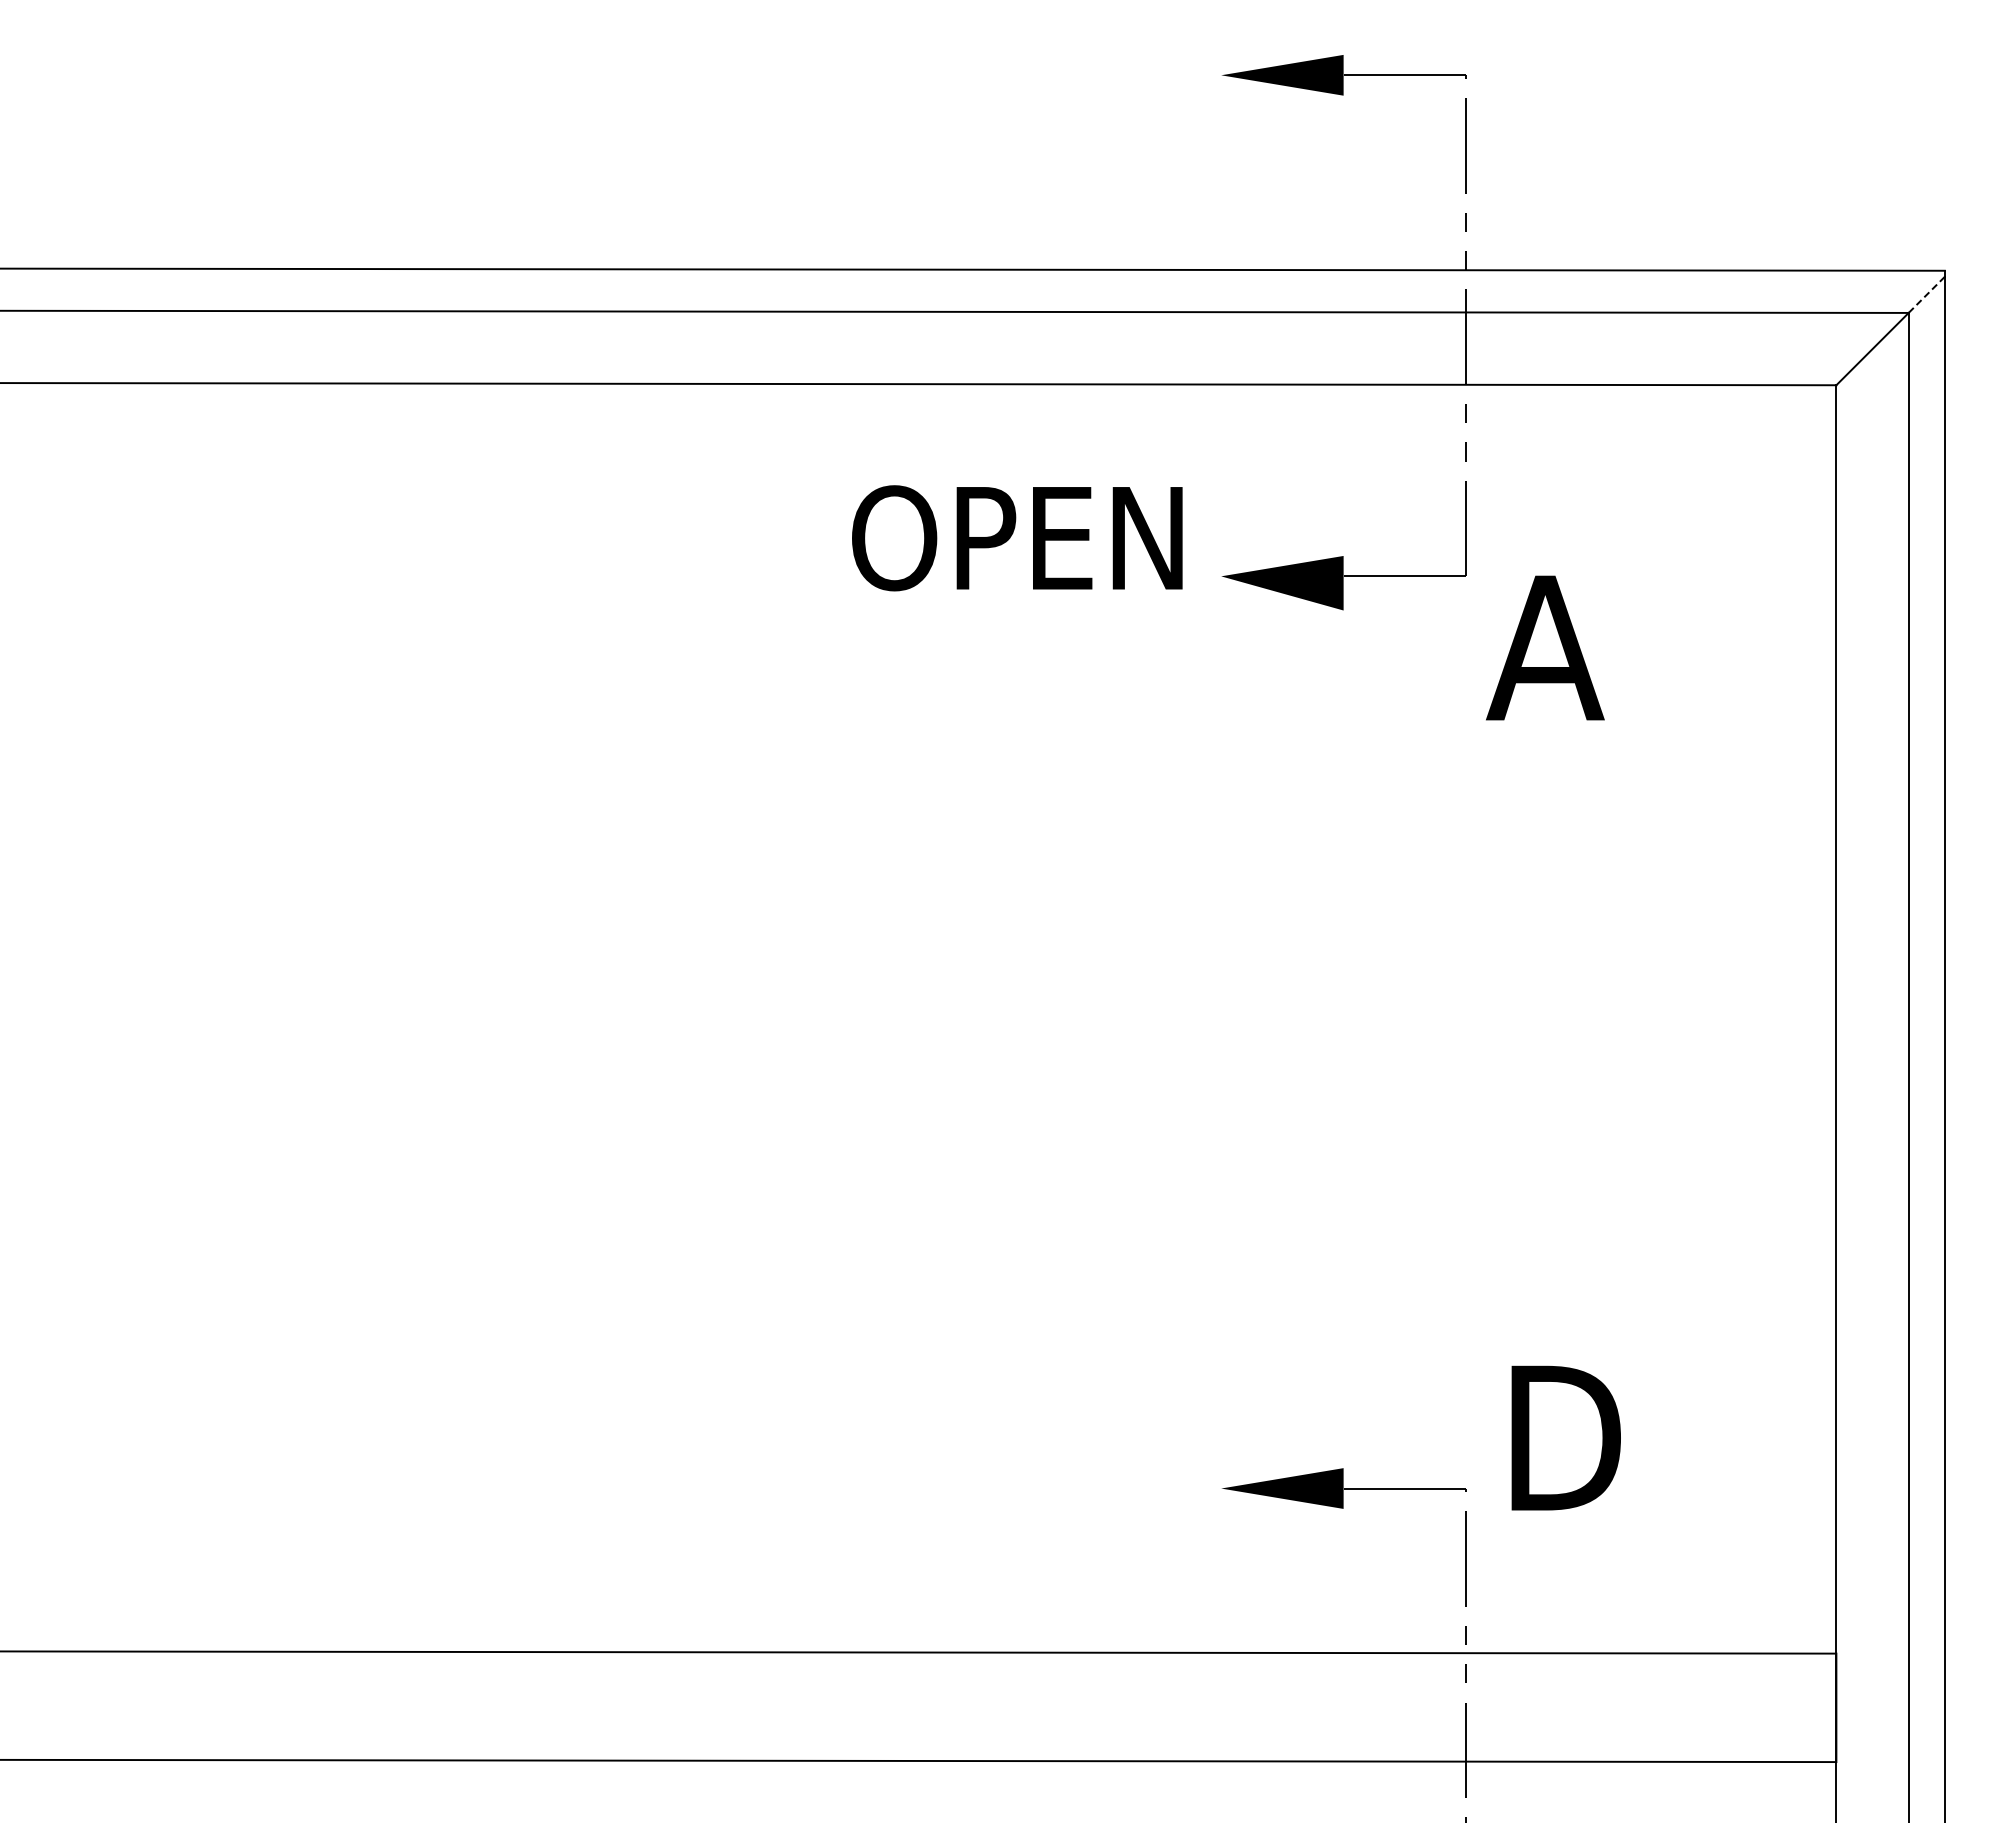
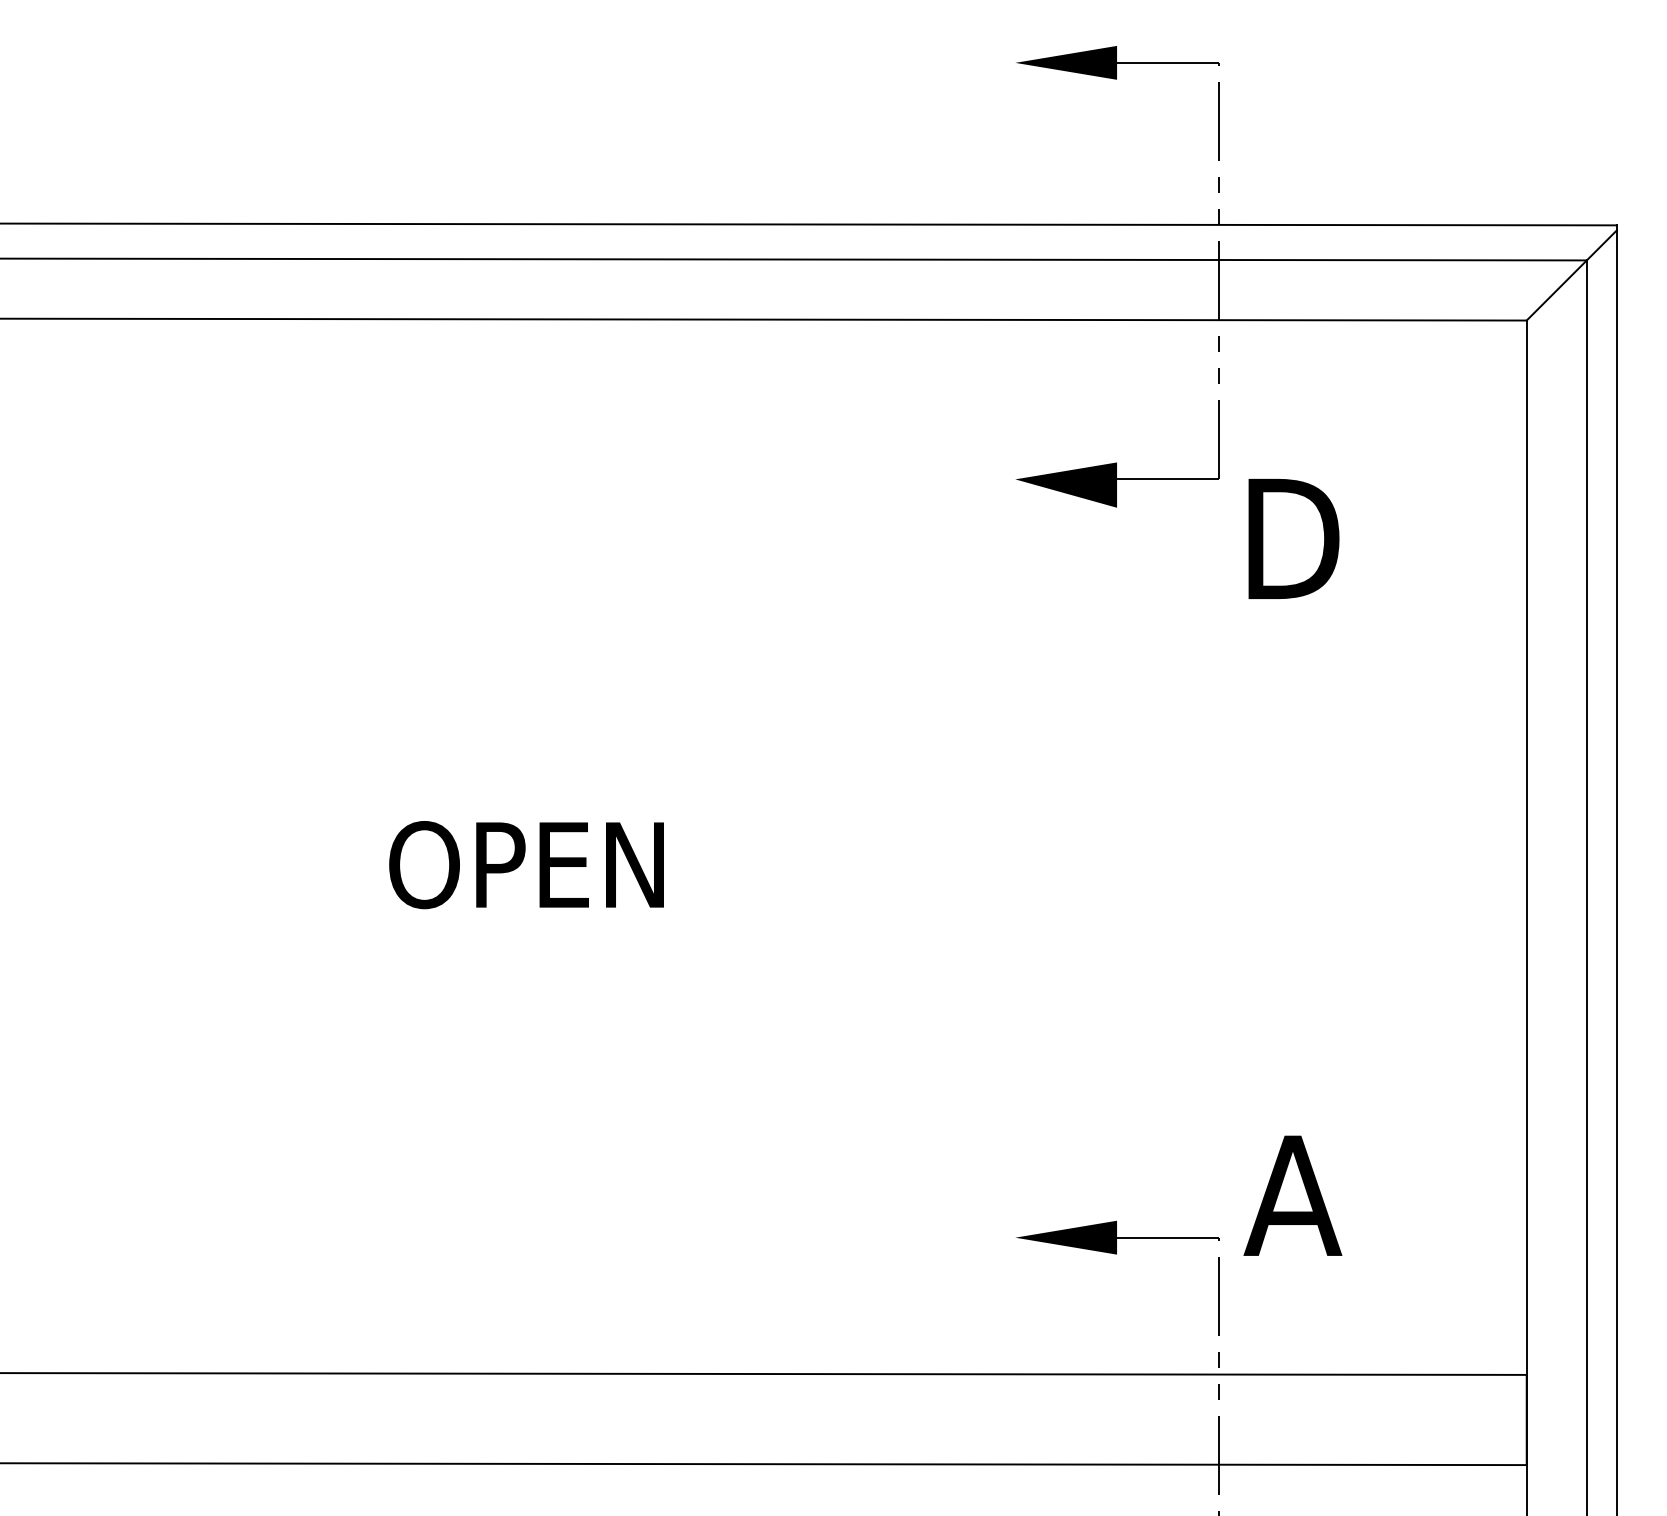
line: (1926, 294) -> (1601, 245), dashed -> solid
text: (1017, 538) -> (526, 865), moved
text: (1548, 647) -> (1287, 538), A -> D
text: (1557, 1437) -> (1294, 1195), D -> A

